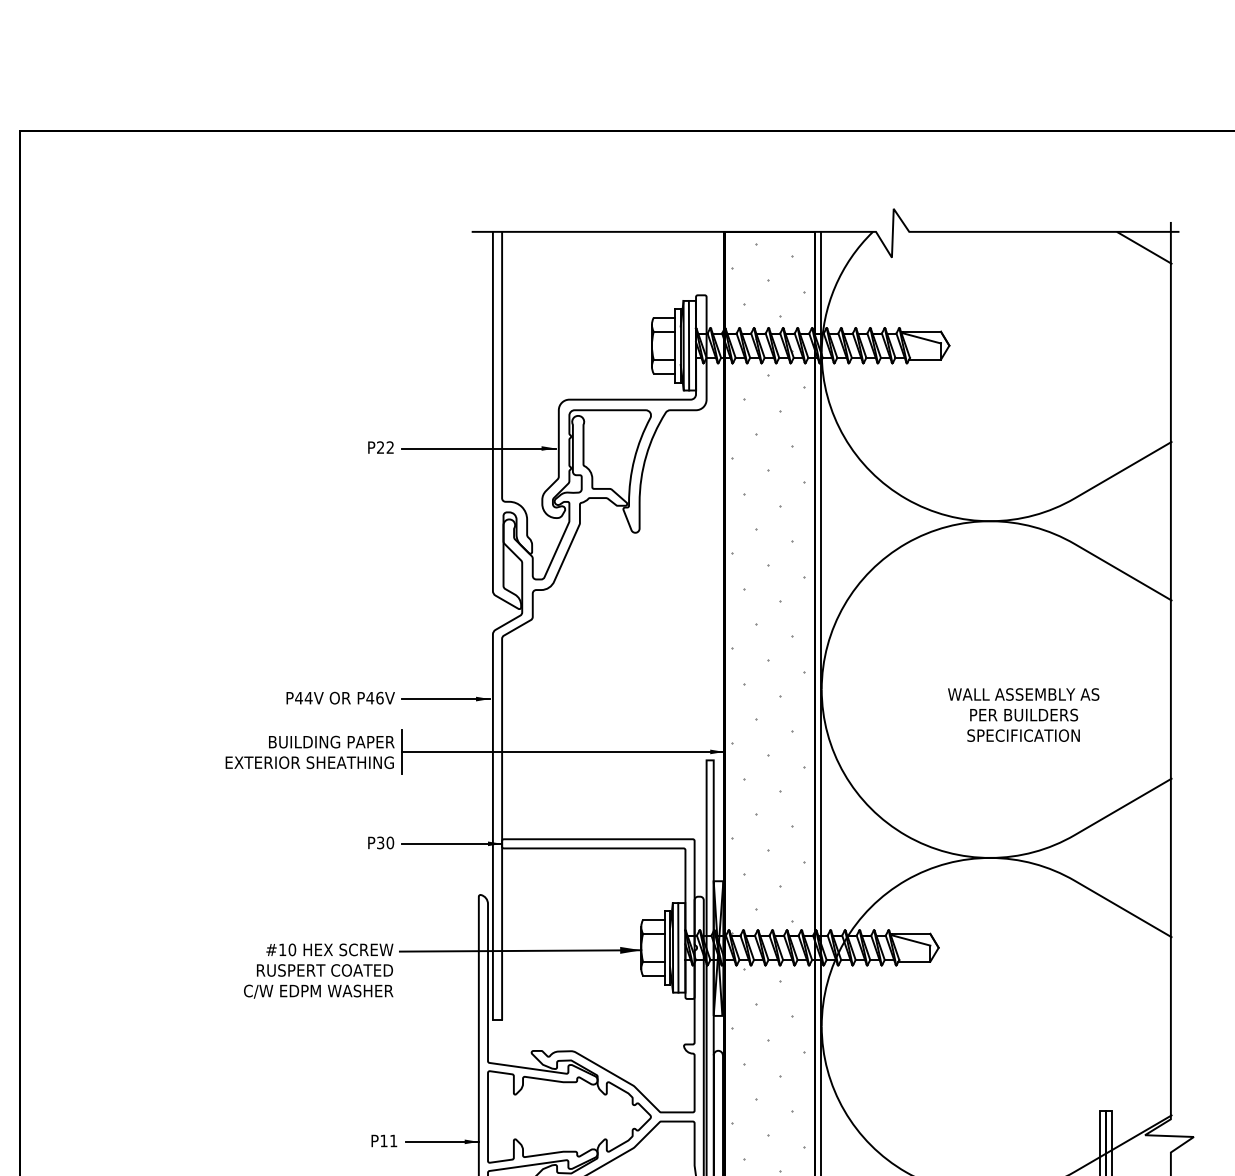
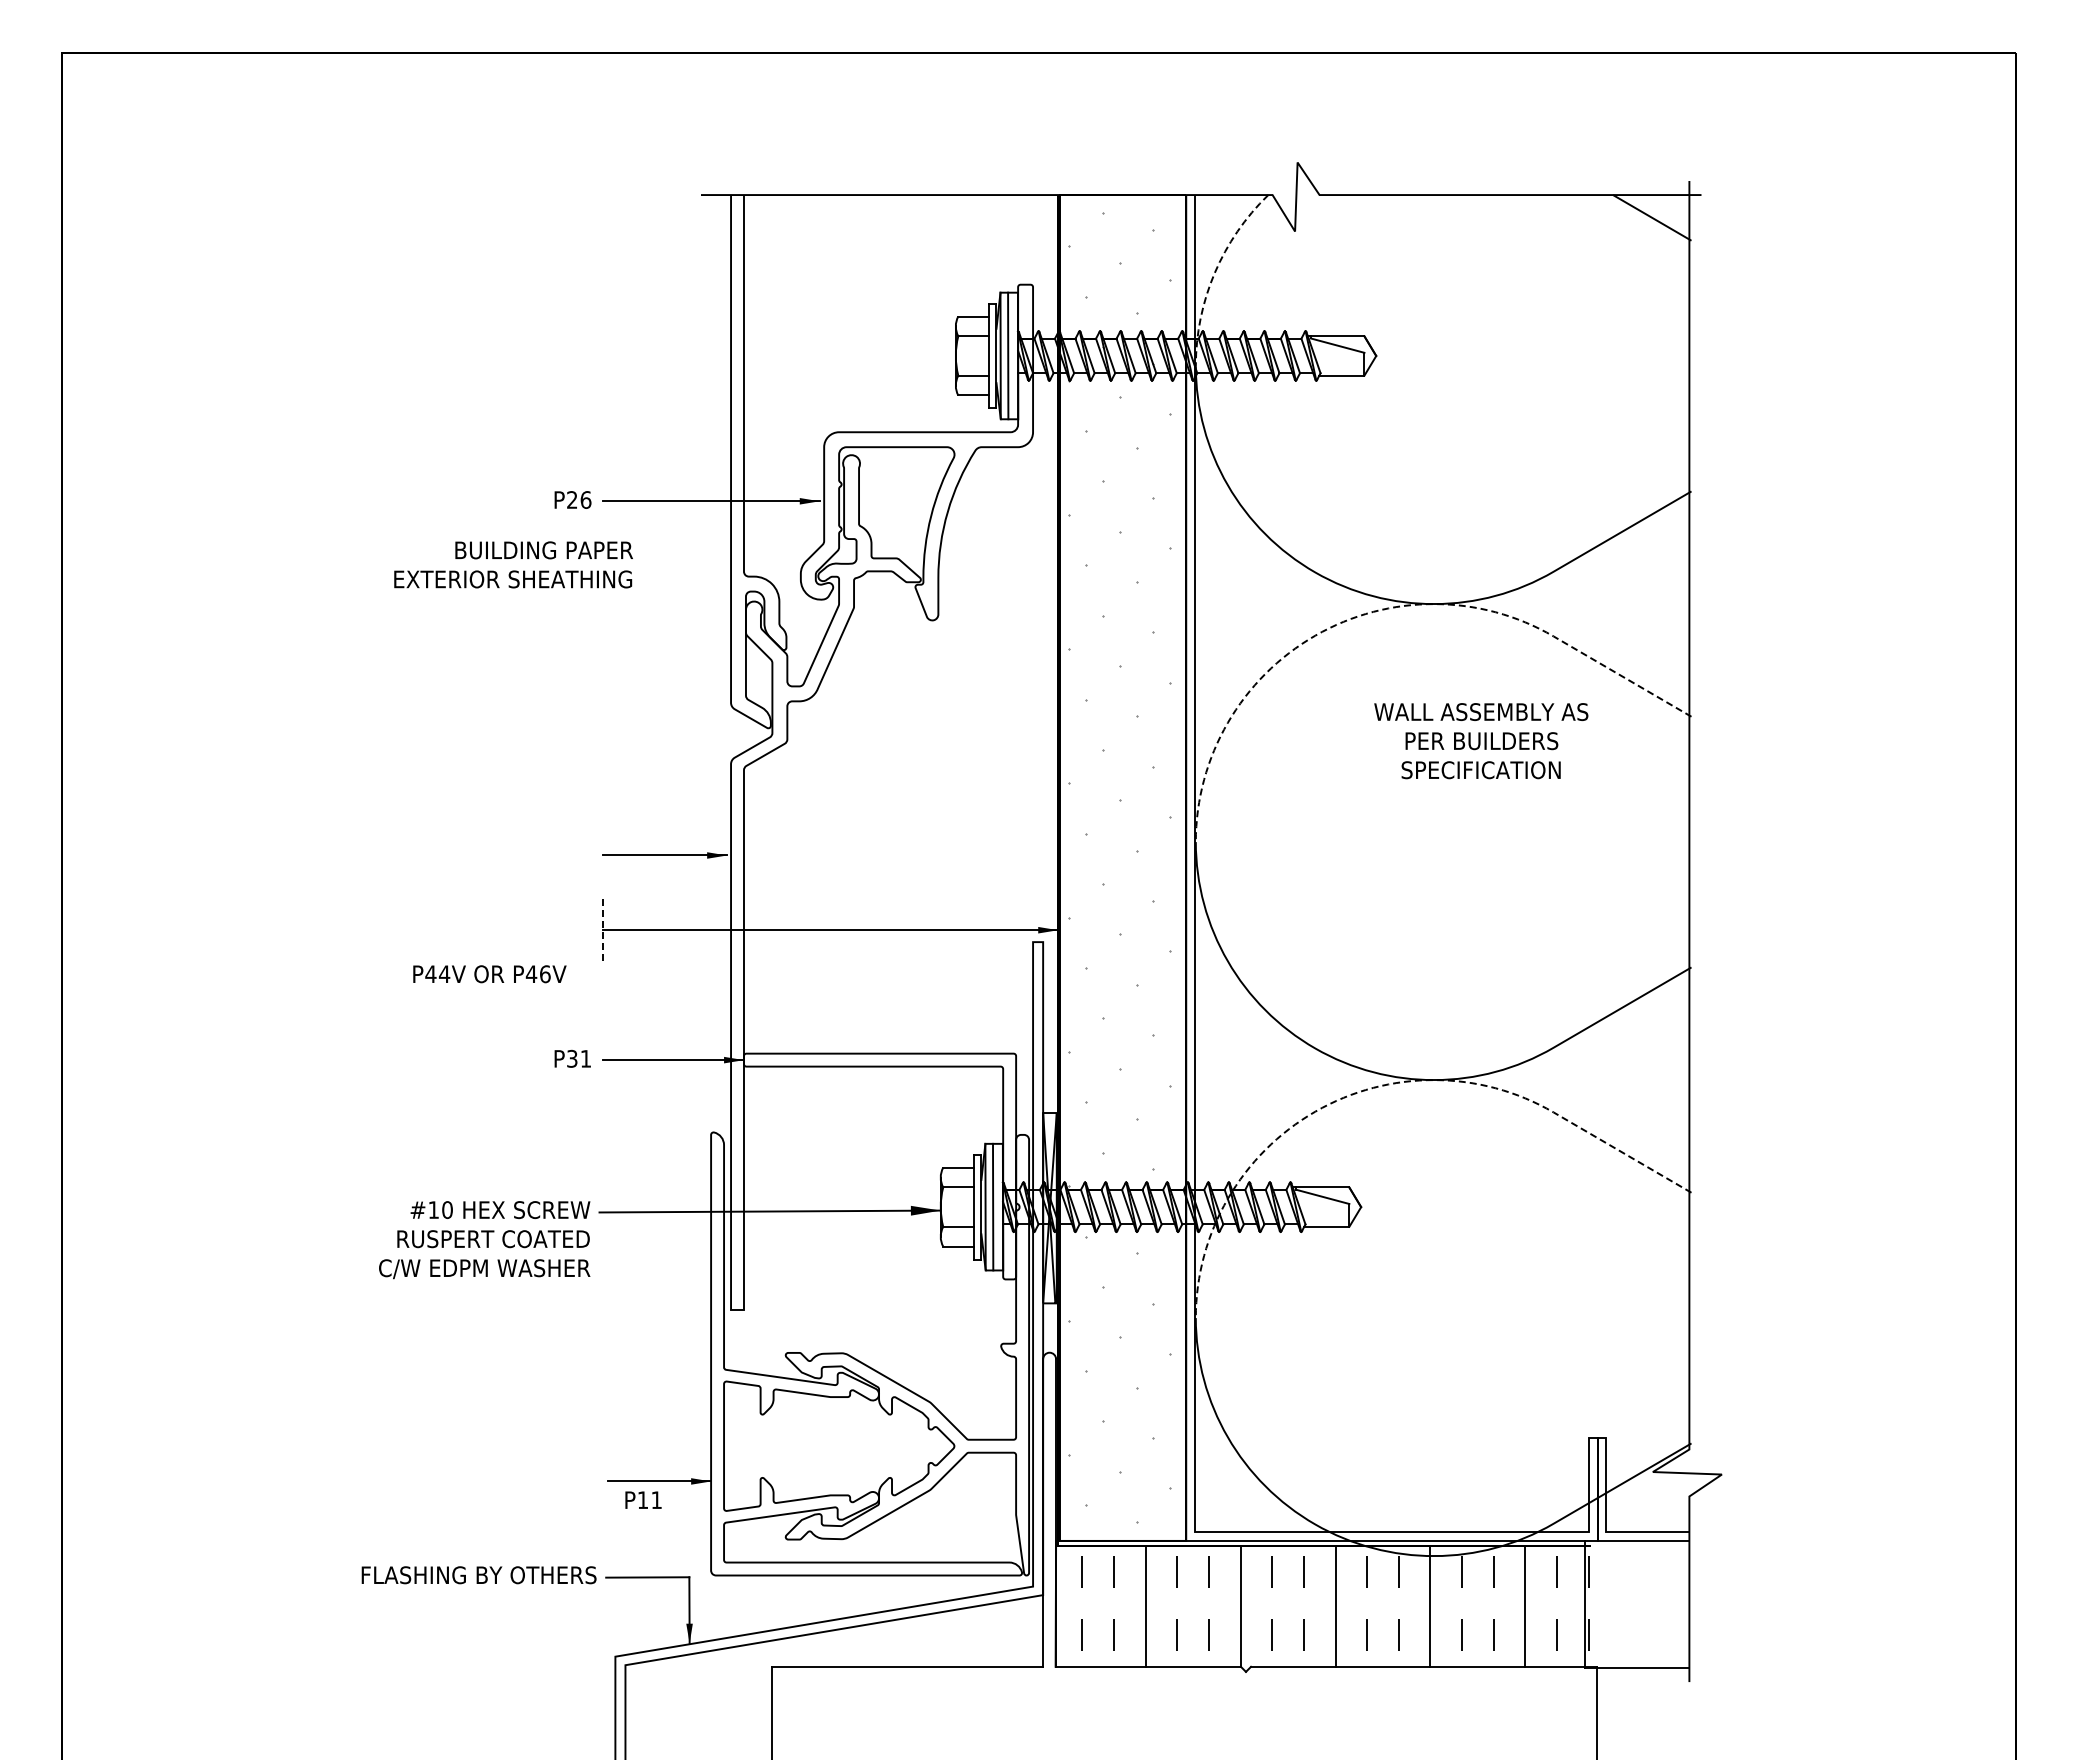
line: (834, 287) -> (1214, 273), solid -> dashed
text: (389, 447) -> (585, 499), P22 -> P26
line: (955, 525) -> (1384, 609), solid -> dashed
text: (340, 698) -> (489, 974), moved
text: (1023, 715) -> (1481, 741), moved
text: (310, 752) -> (513, 564), moved
line: (402, 752) -> (602, 930), solid -> dashed
text: (389, 842) -> (585, 1058), P30 -> P31
line: (955, 861) -> (1384, 1085), solid -> dashed
text: (384, 1140) -> (643, 1499), moved

